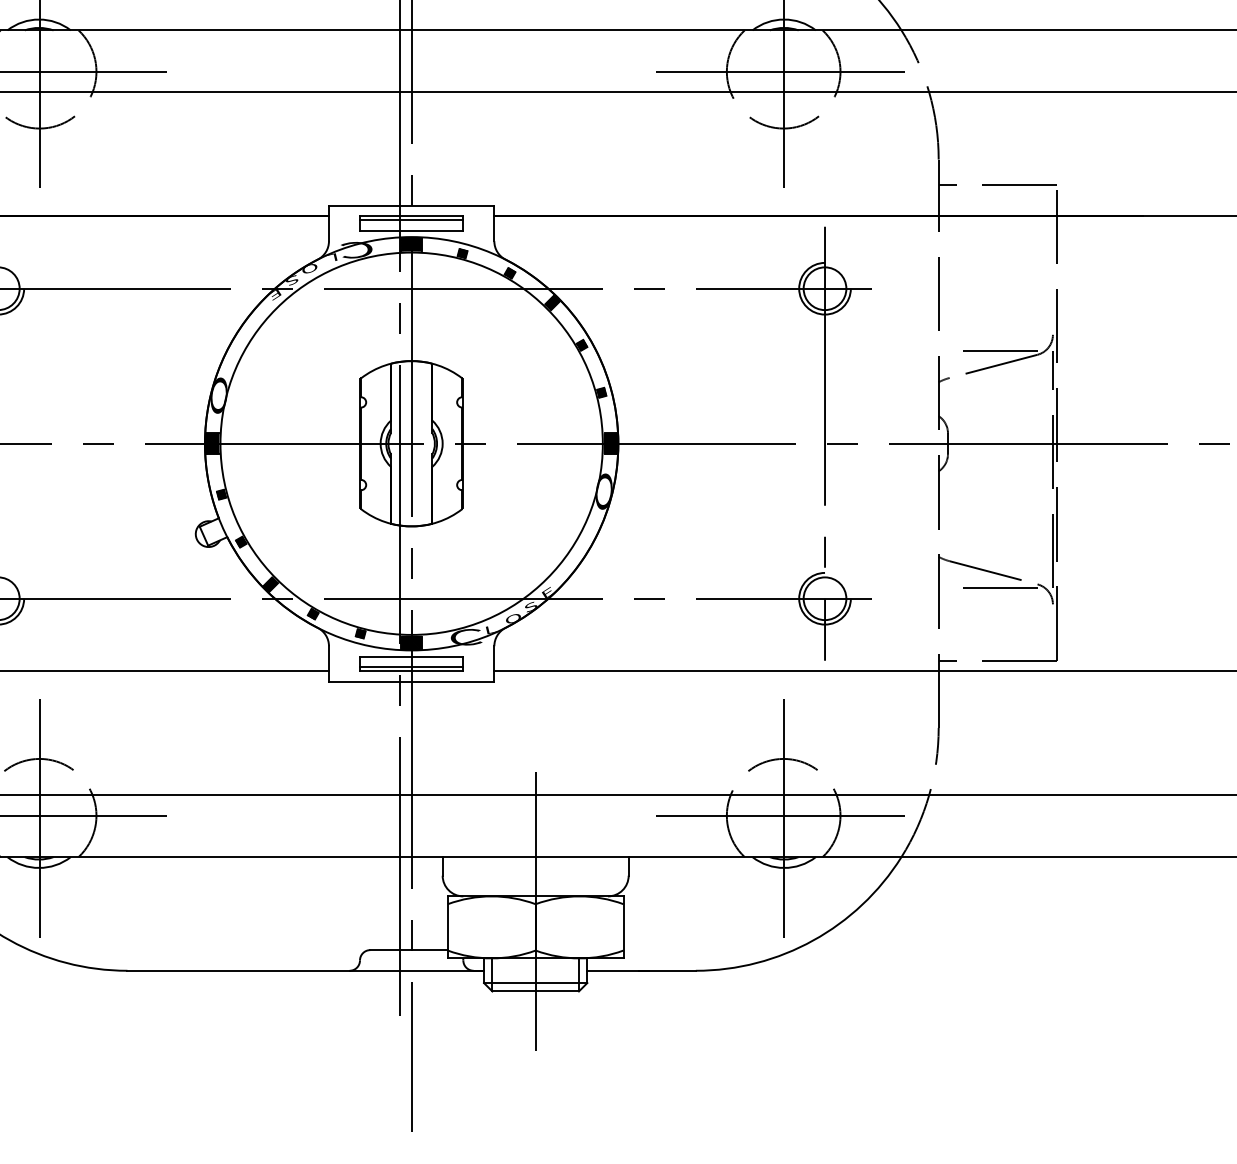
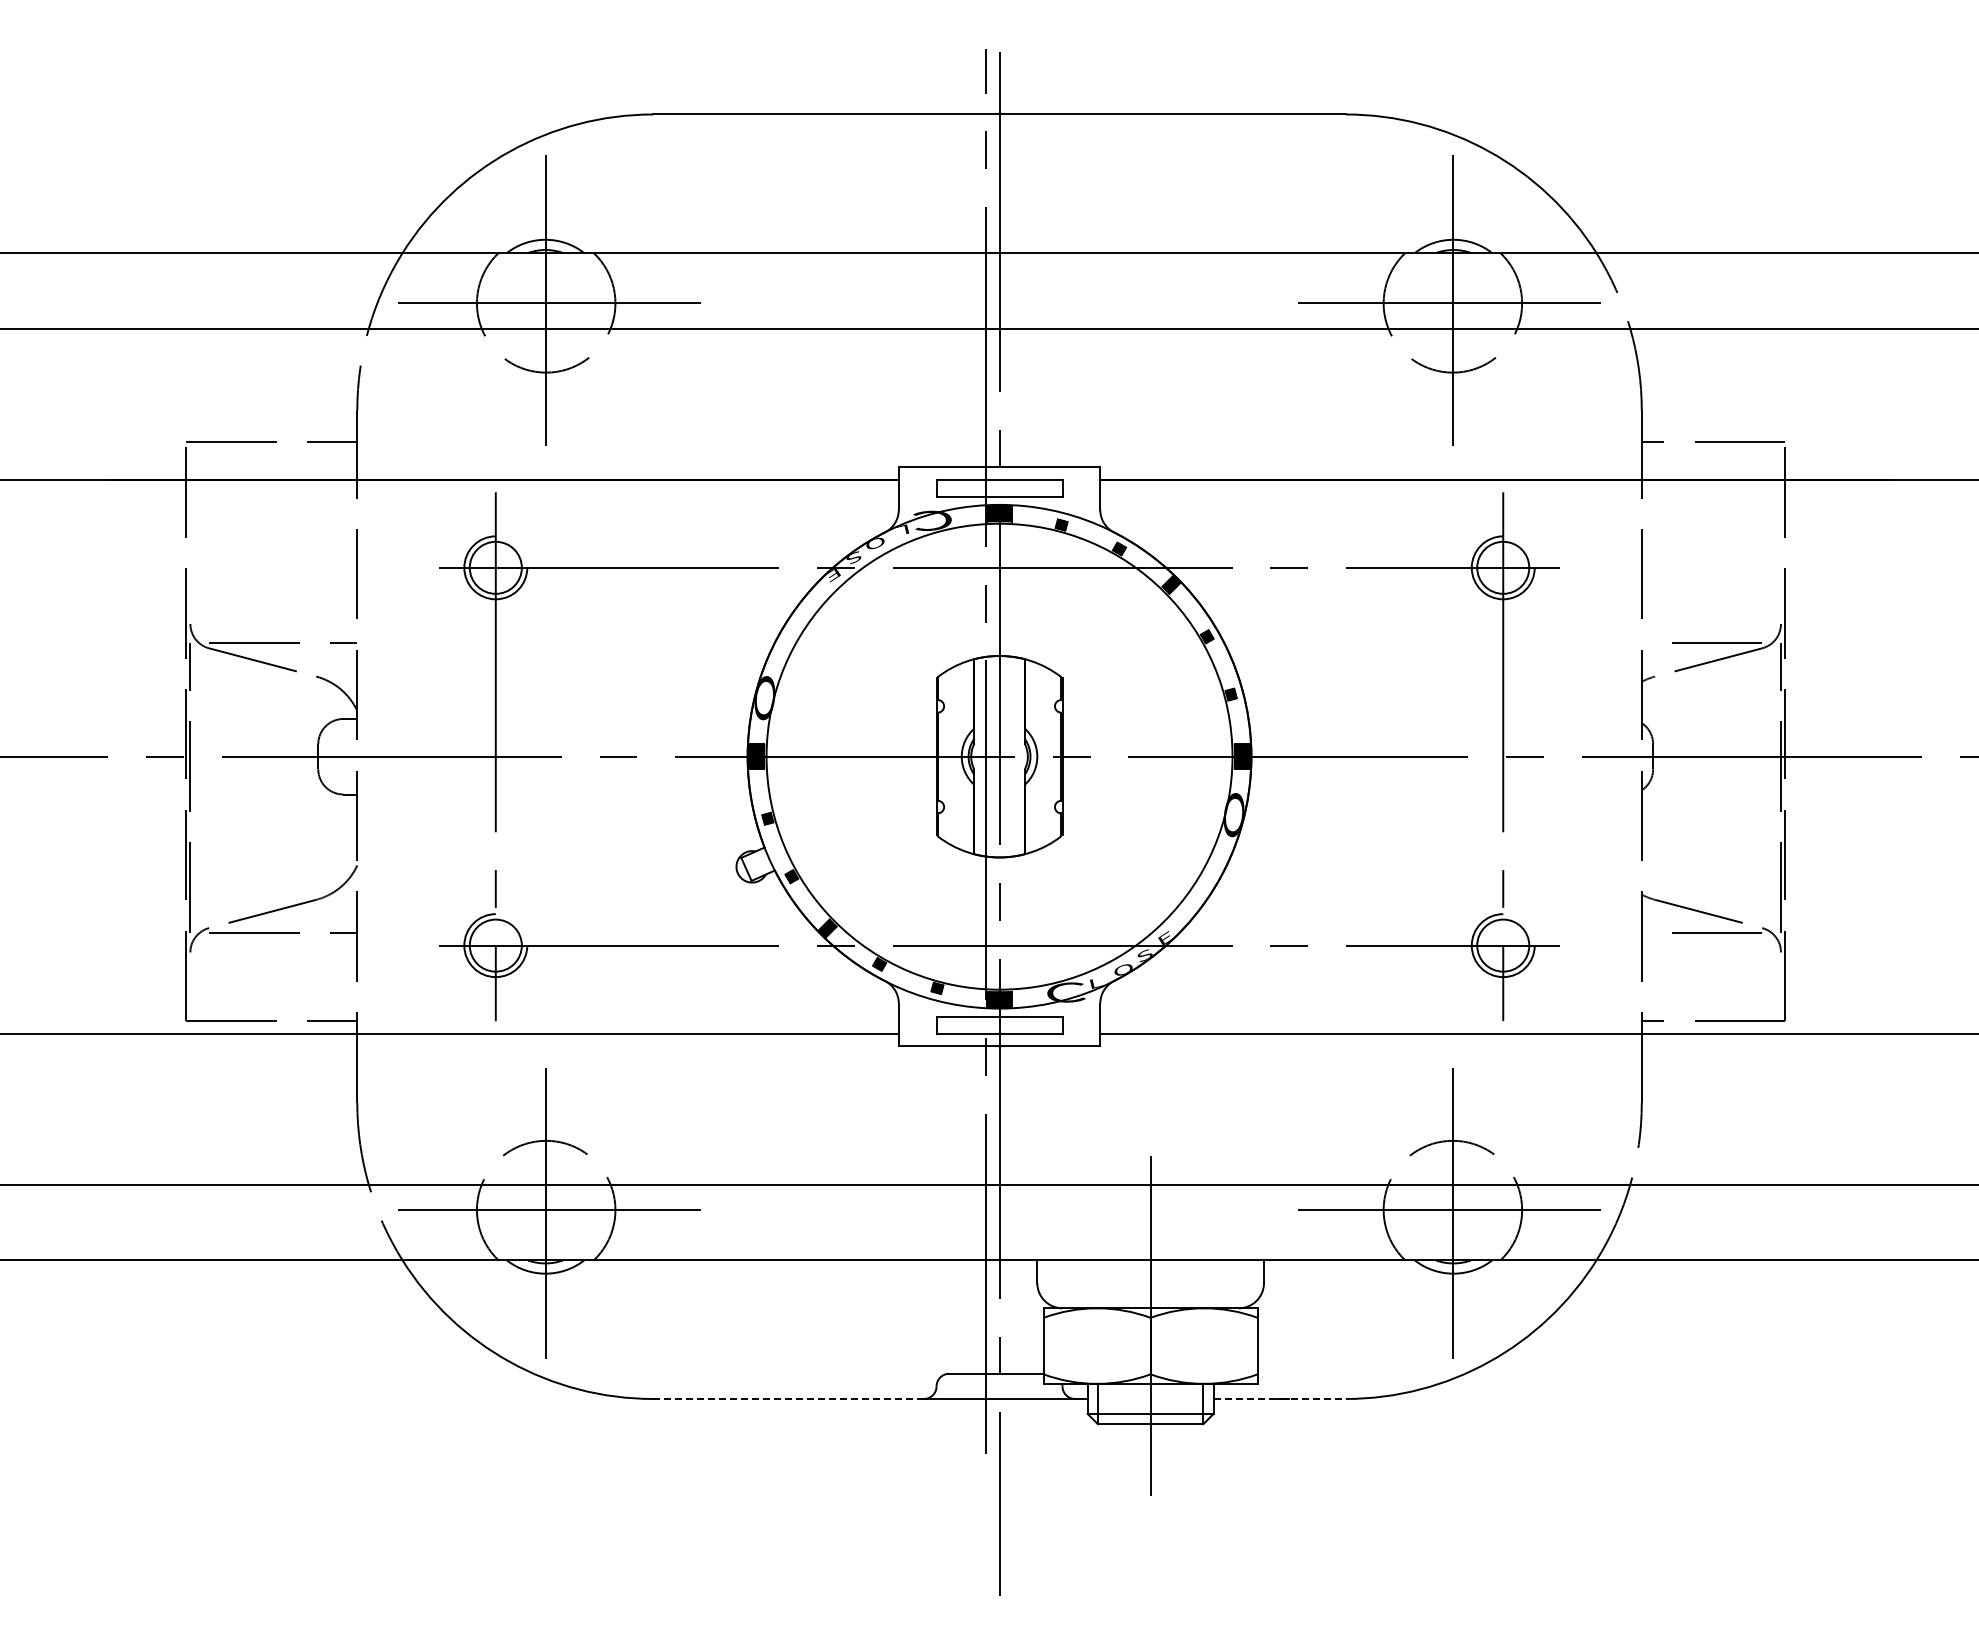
line: (411, 220) -> (999, 484), removed
line: (411, 667) -> (999, 1029), removed
line: (239, 970) -> (789, 1398), solid -> dashed
line: (642, 970) -> (1280, 1398), solid -> dashed

